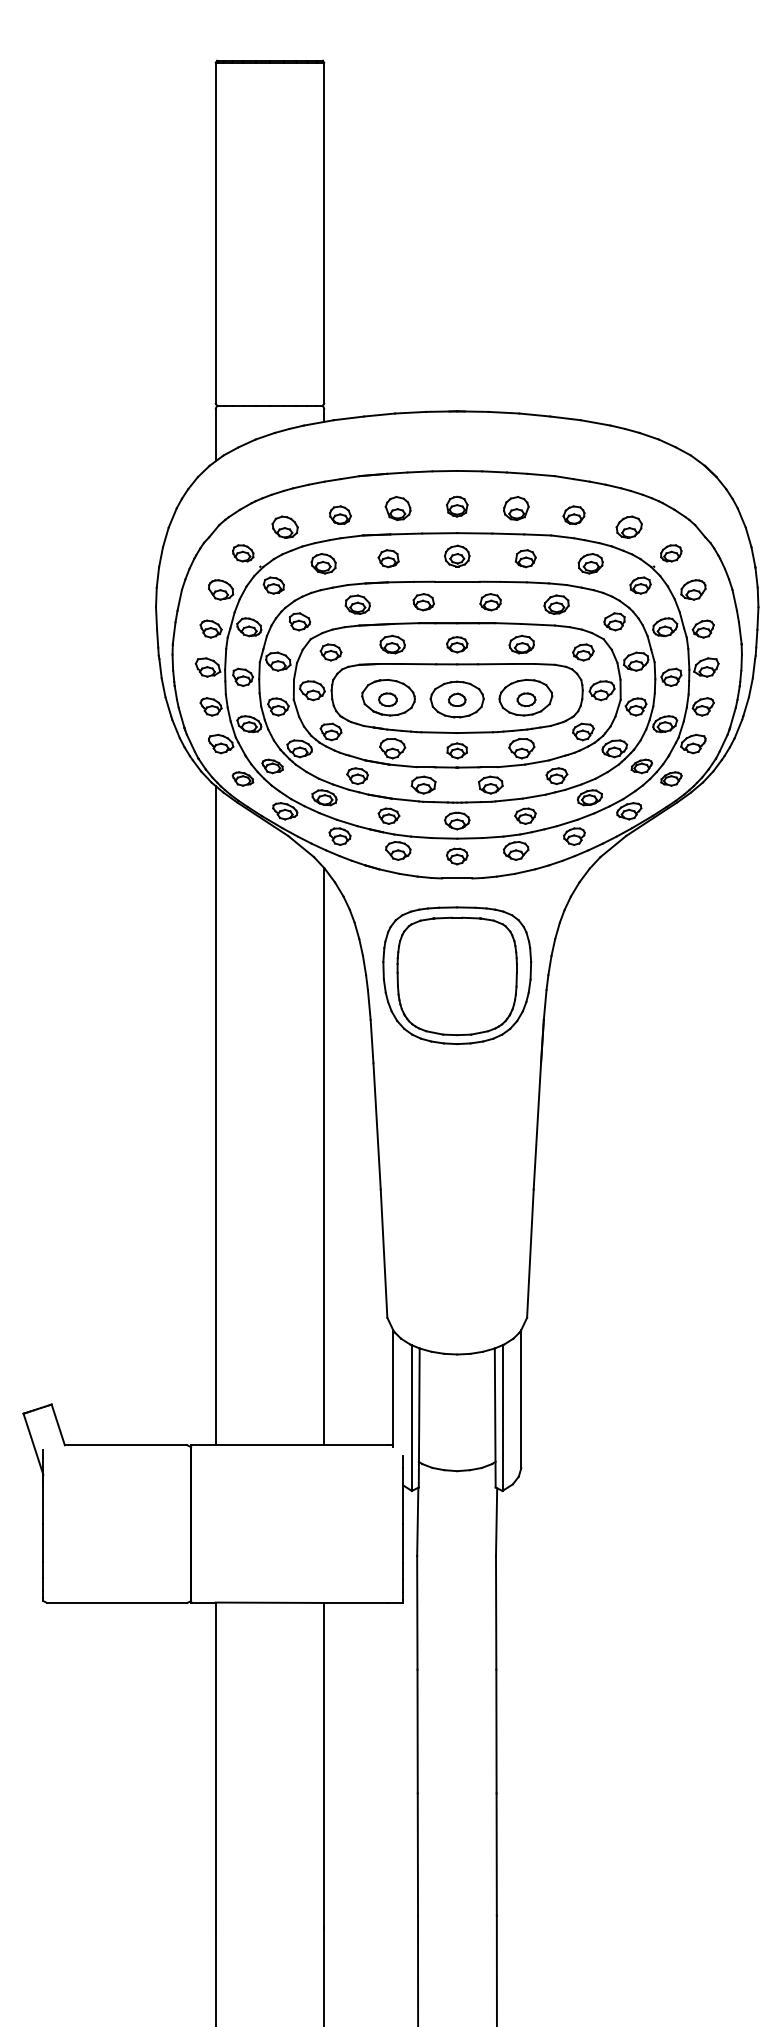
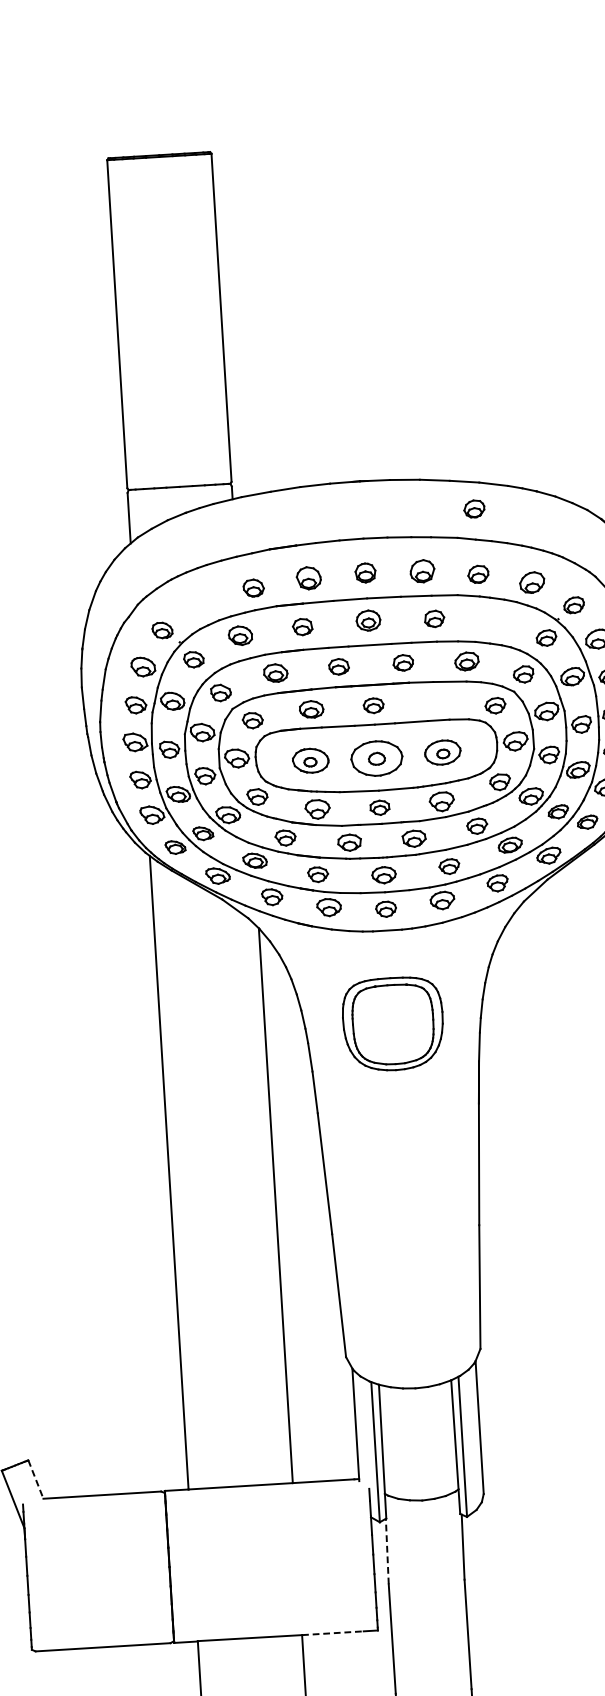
part: (573, 446) -> (473, 508), added
part: (284, 526) -> (200, 602), removed
part: (590, 563) -> (497, 619), removed
part: (521, 644) -> (435, 701), removed
part: (388, 697) -> (310, 760), size x0.7
part: (525, 697) -> (442, 752), size x0.7
part: (457, 975) -> (393, 1023), size x0.7
line: (58, 1425) -> (36, 1480), solid -> dashed
line: (417, 1521) -> (387, 1551), solid -> dashed
line: (356, 1602) -> (333, 1632), solid -> dashed

